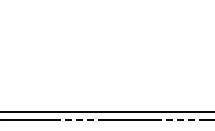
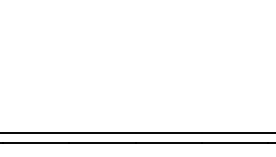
line: (79, 120) -> (101, 143), dashed -> solid
line: (180, 120) -> (234, 143), dashed -> solid

